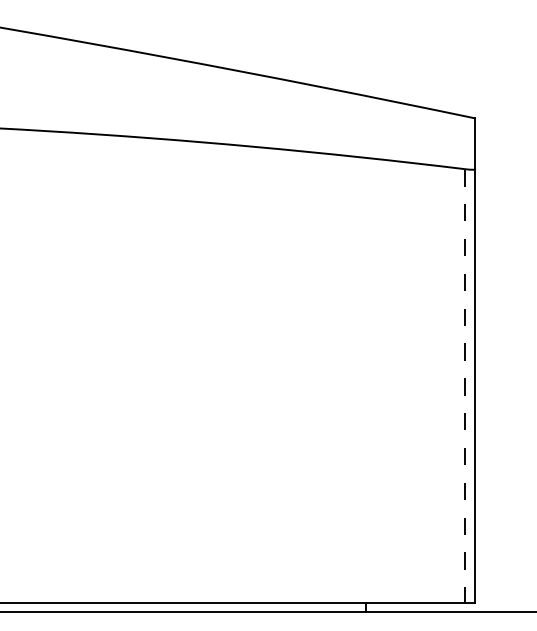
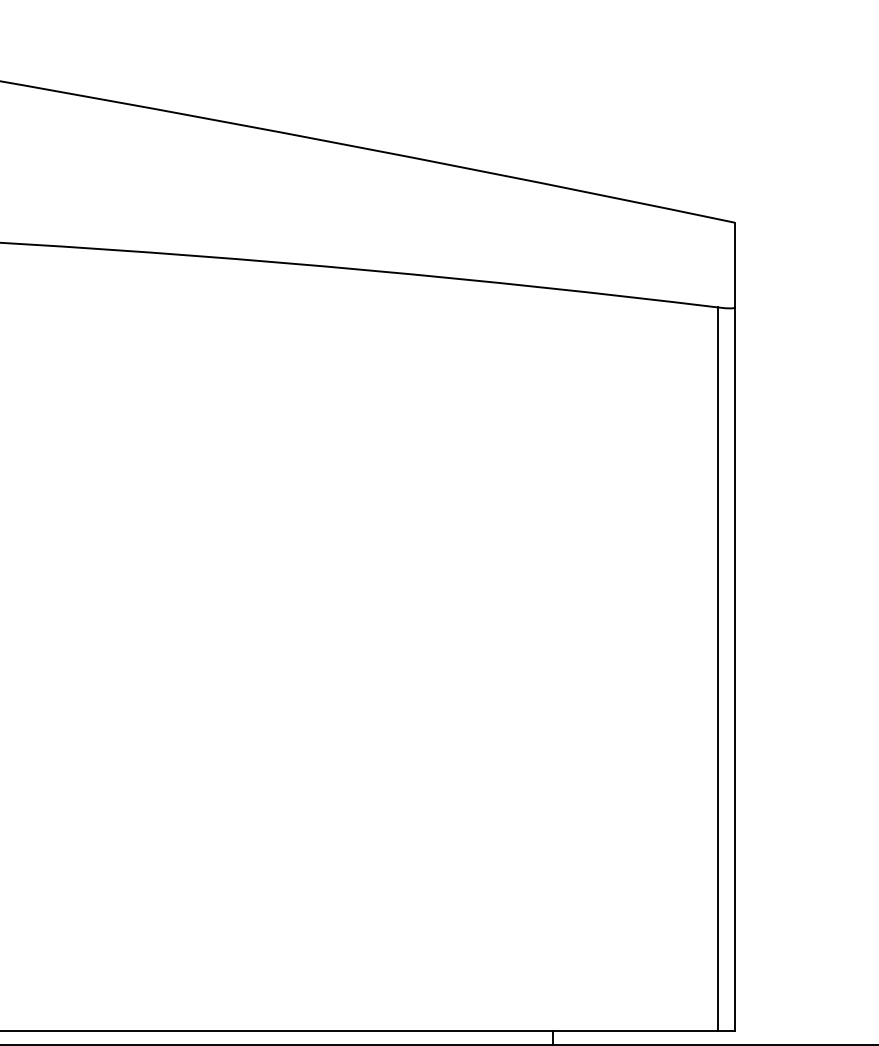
line: (464, 386) -> (716, 670), dashed -> solid

